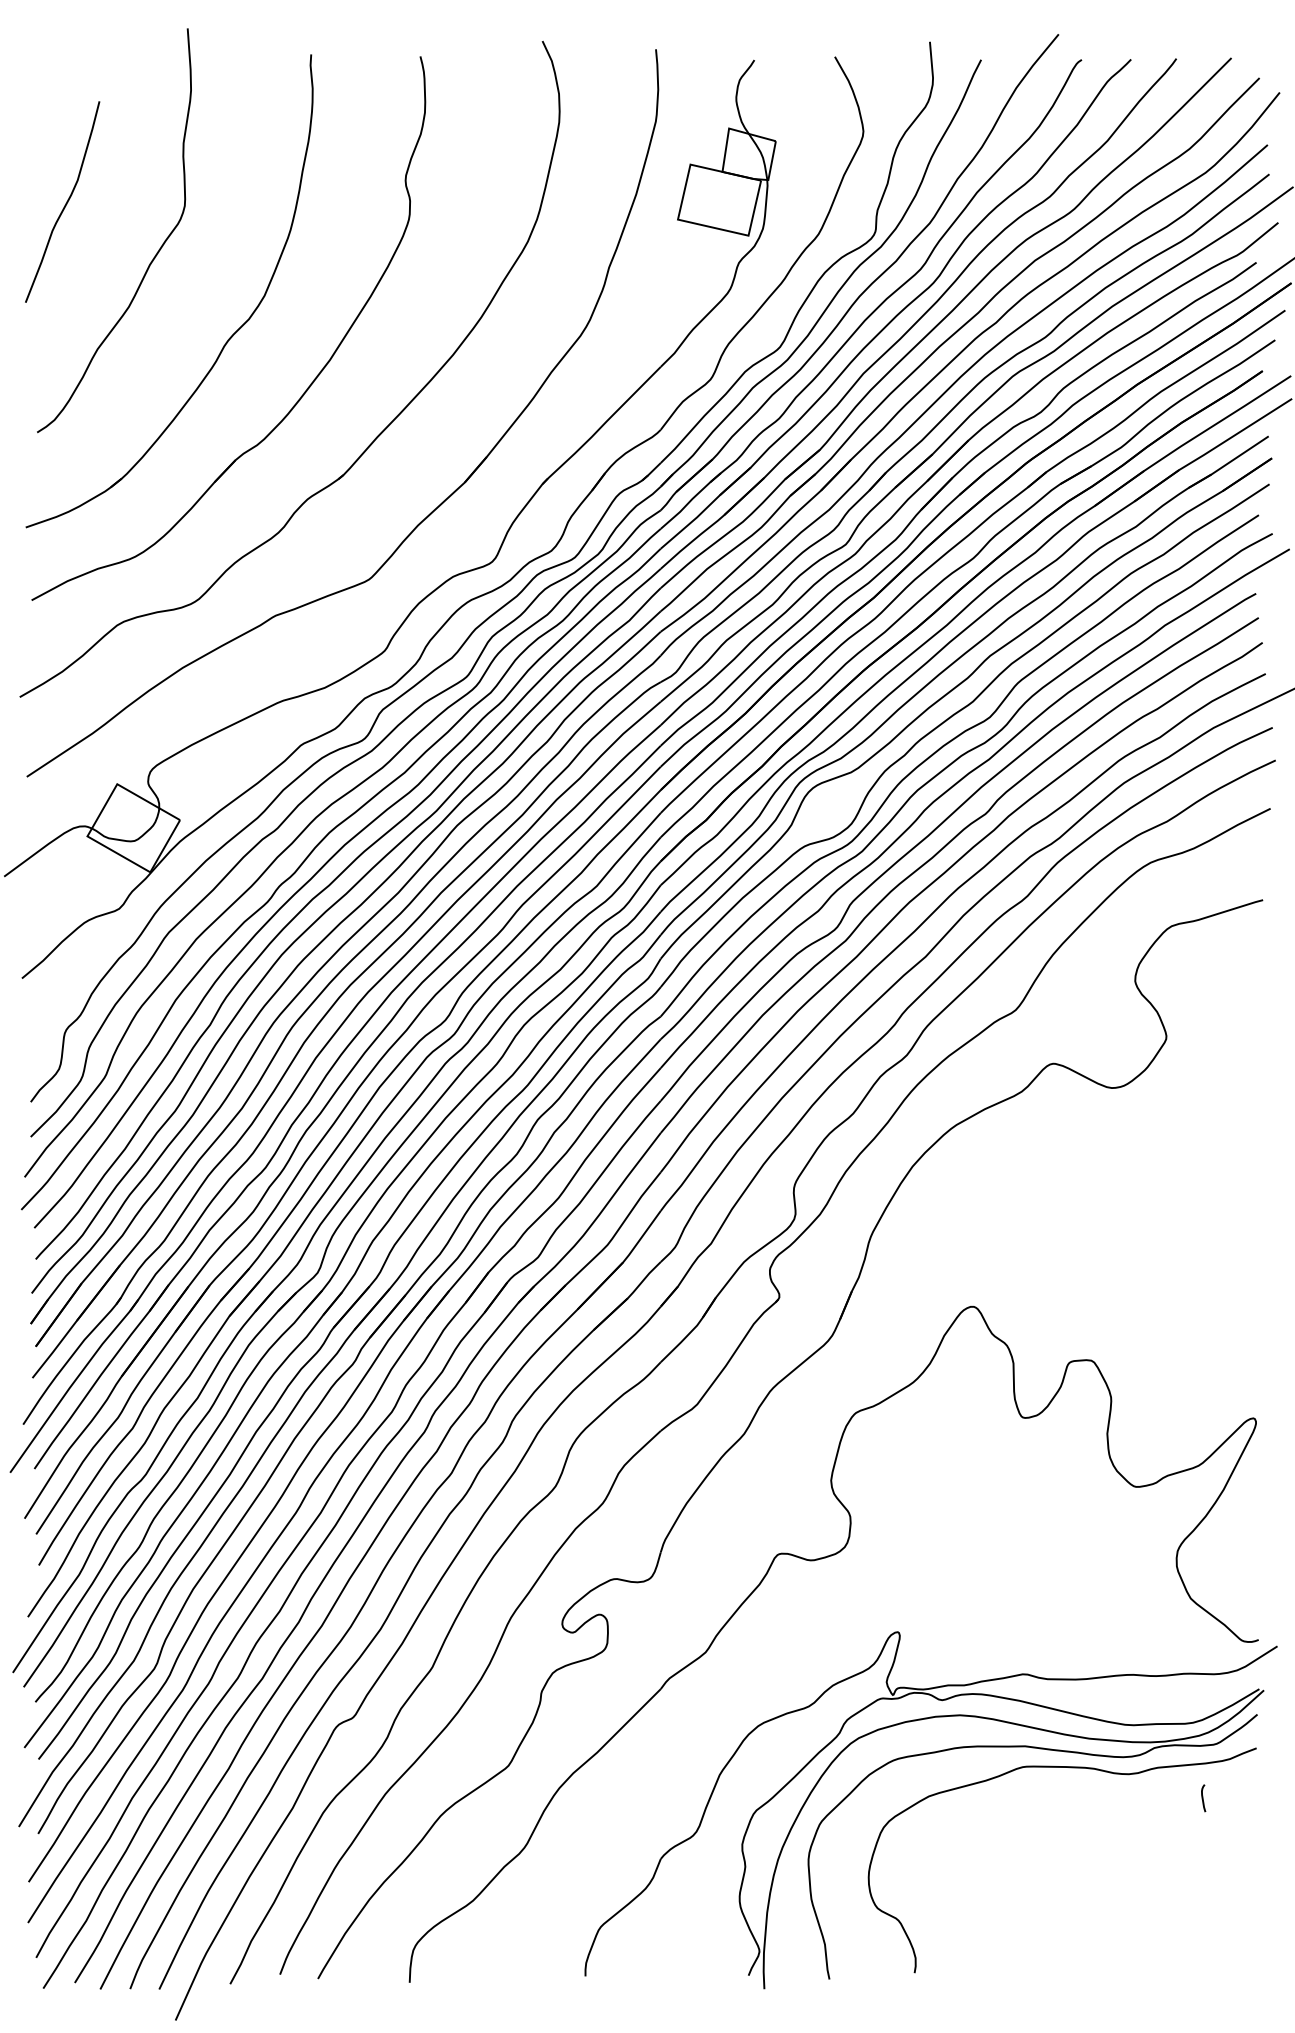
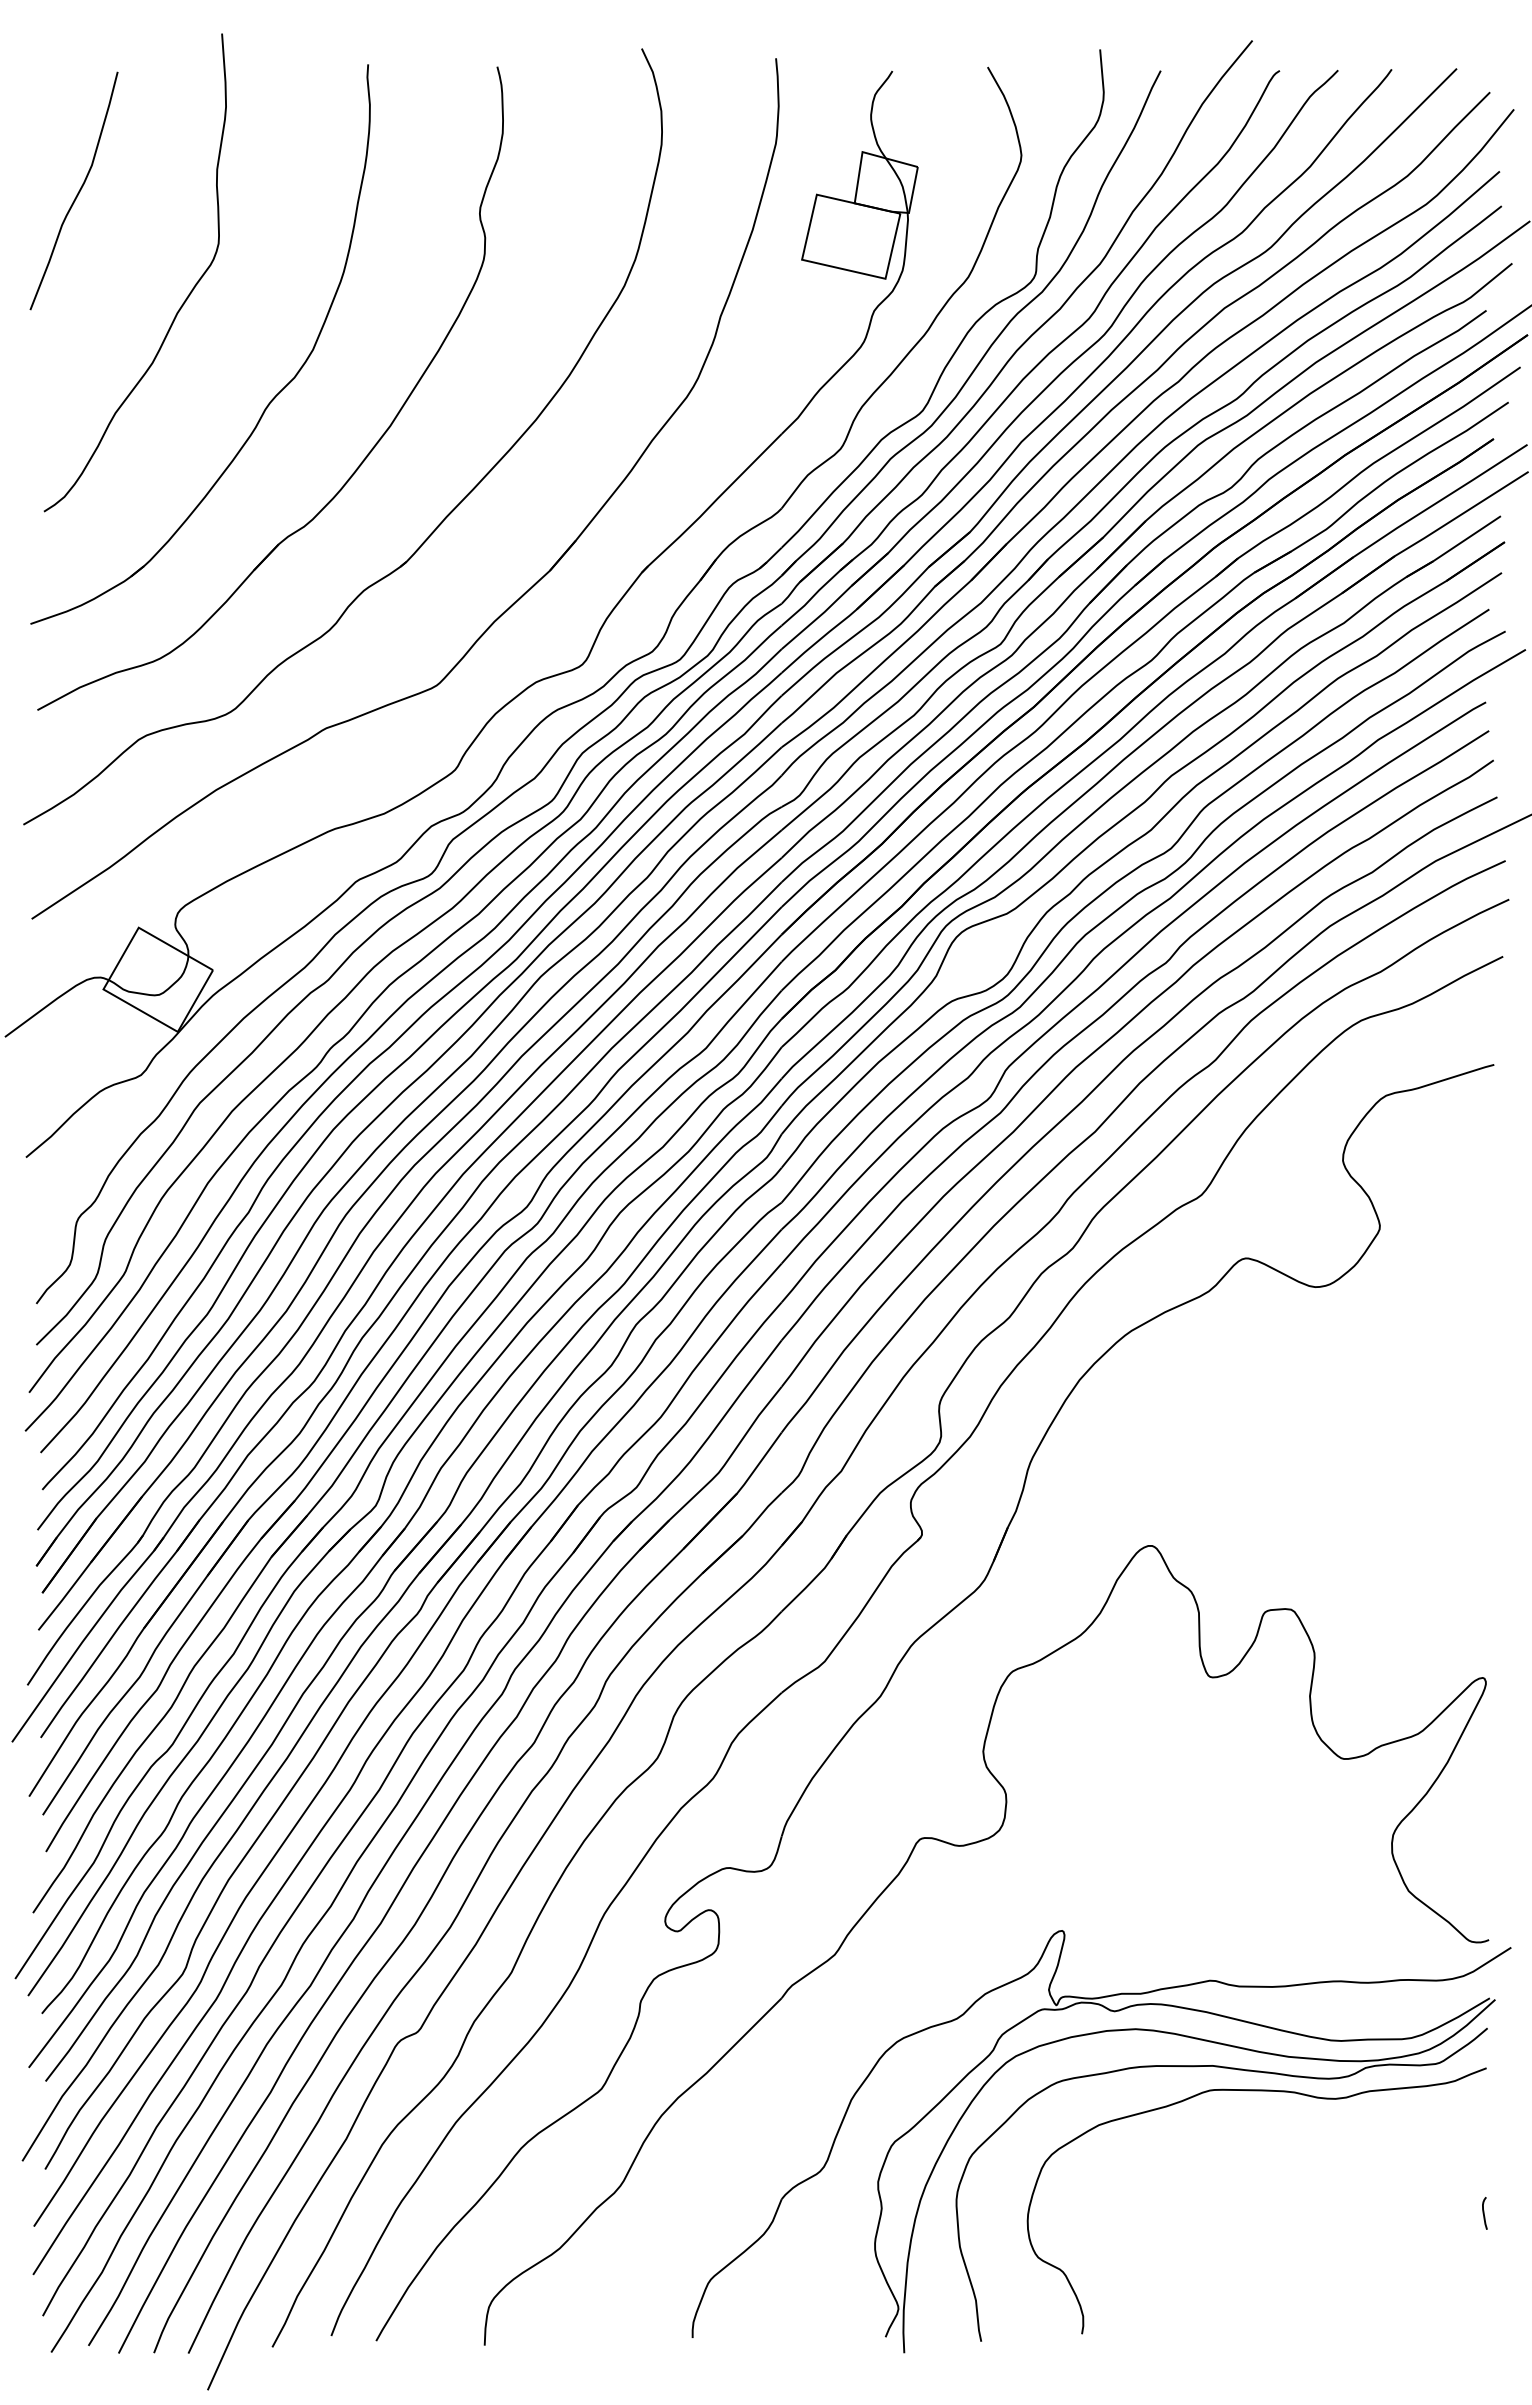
curve: (65, 203) -> (77, 192), moved
curve: (1203, 1798) -> (1484, 2213), moved

